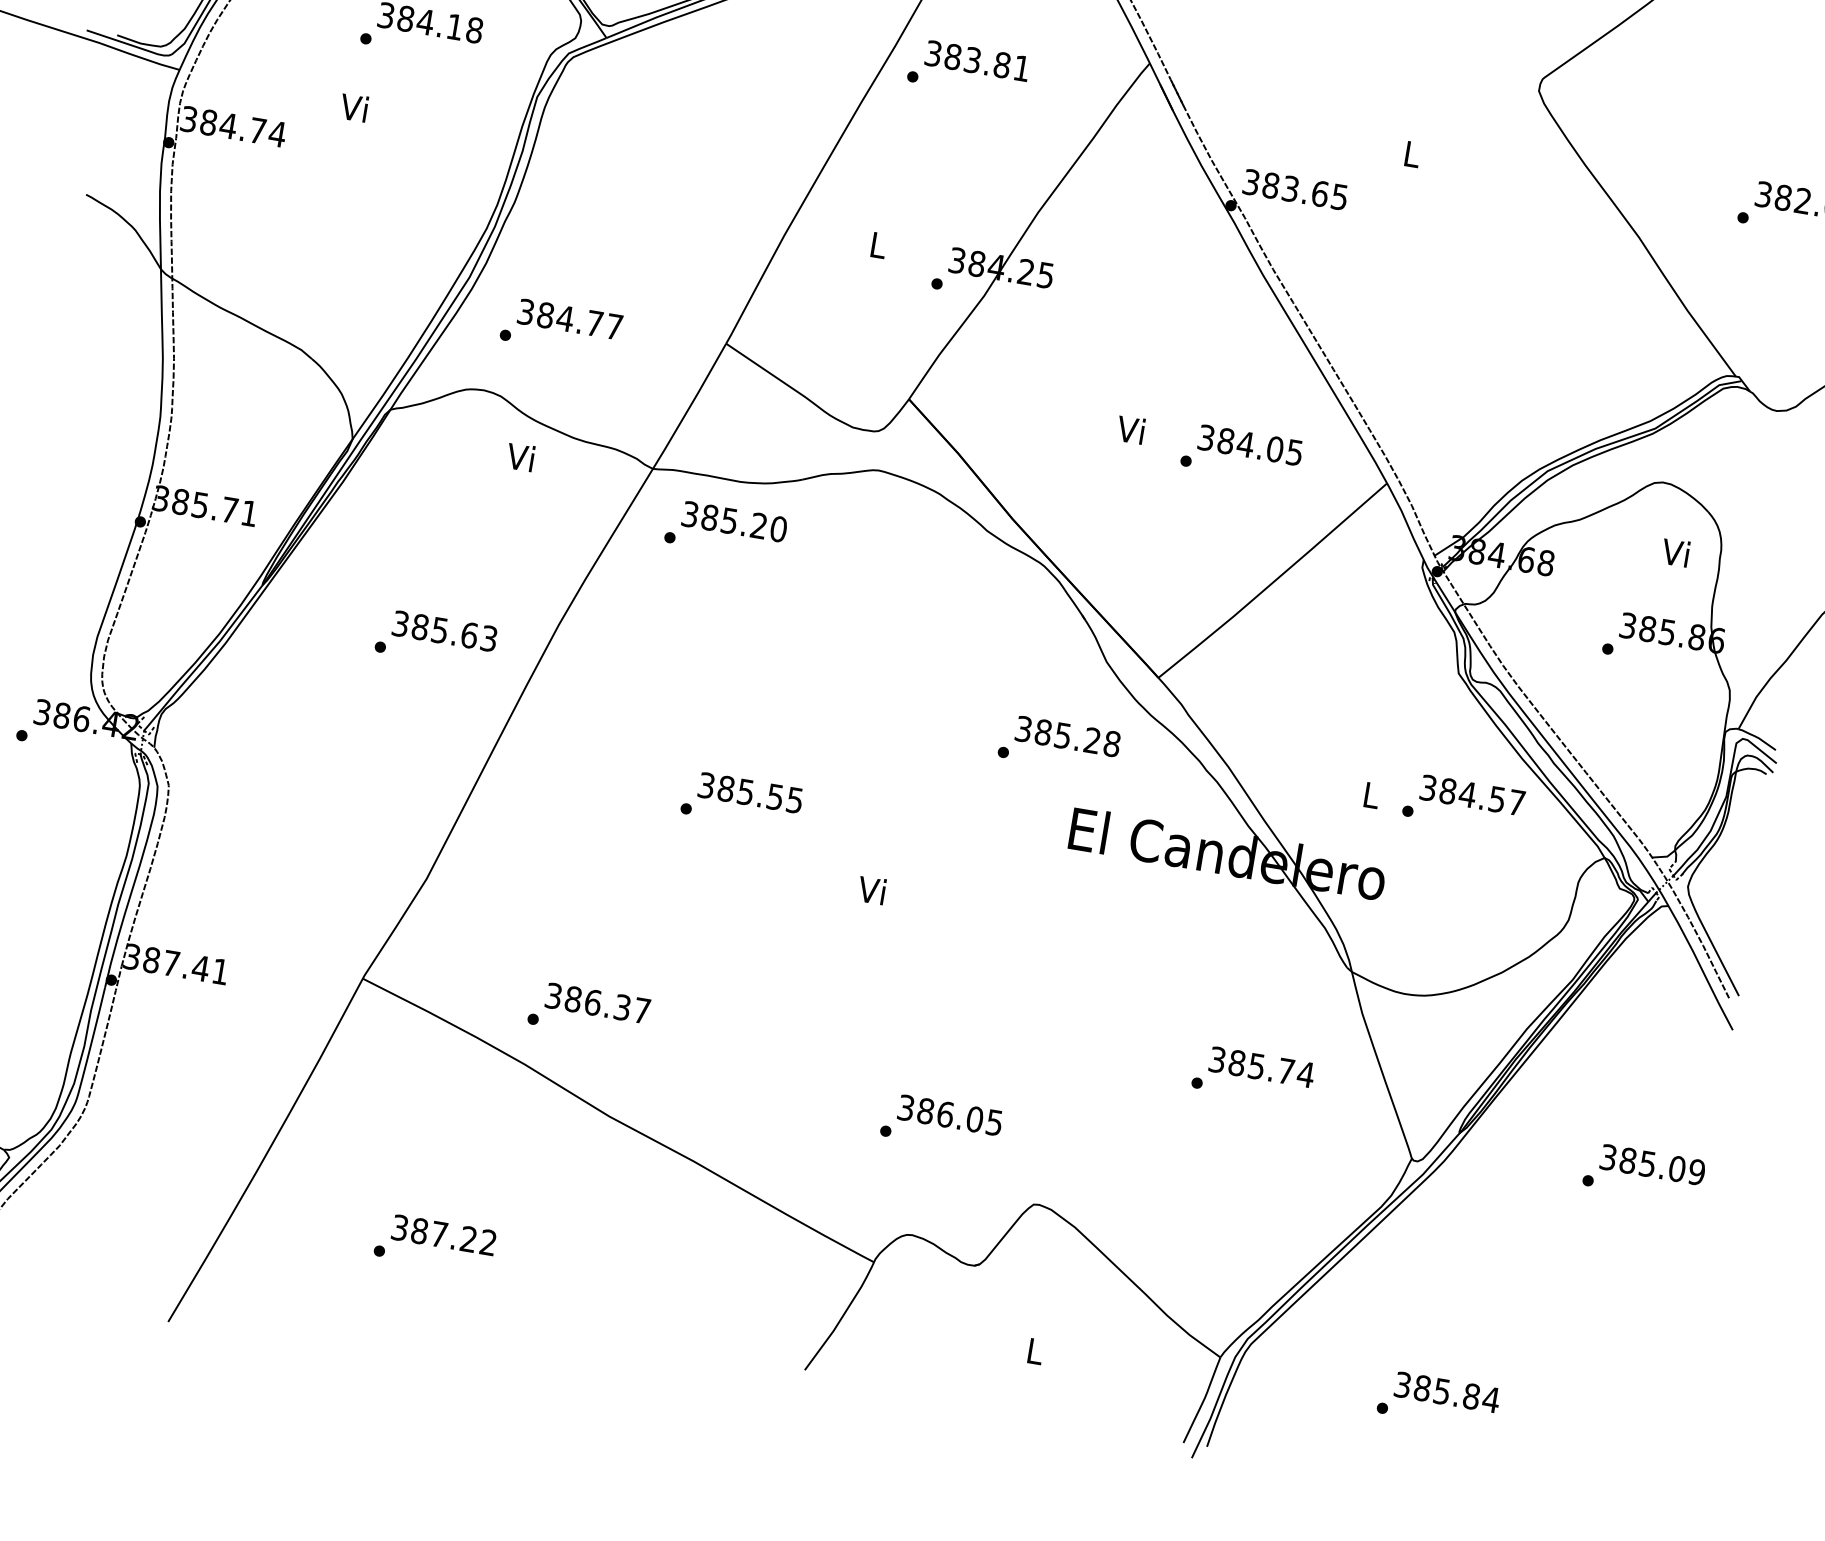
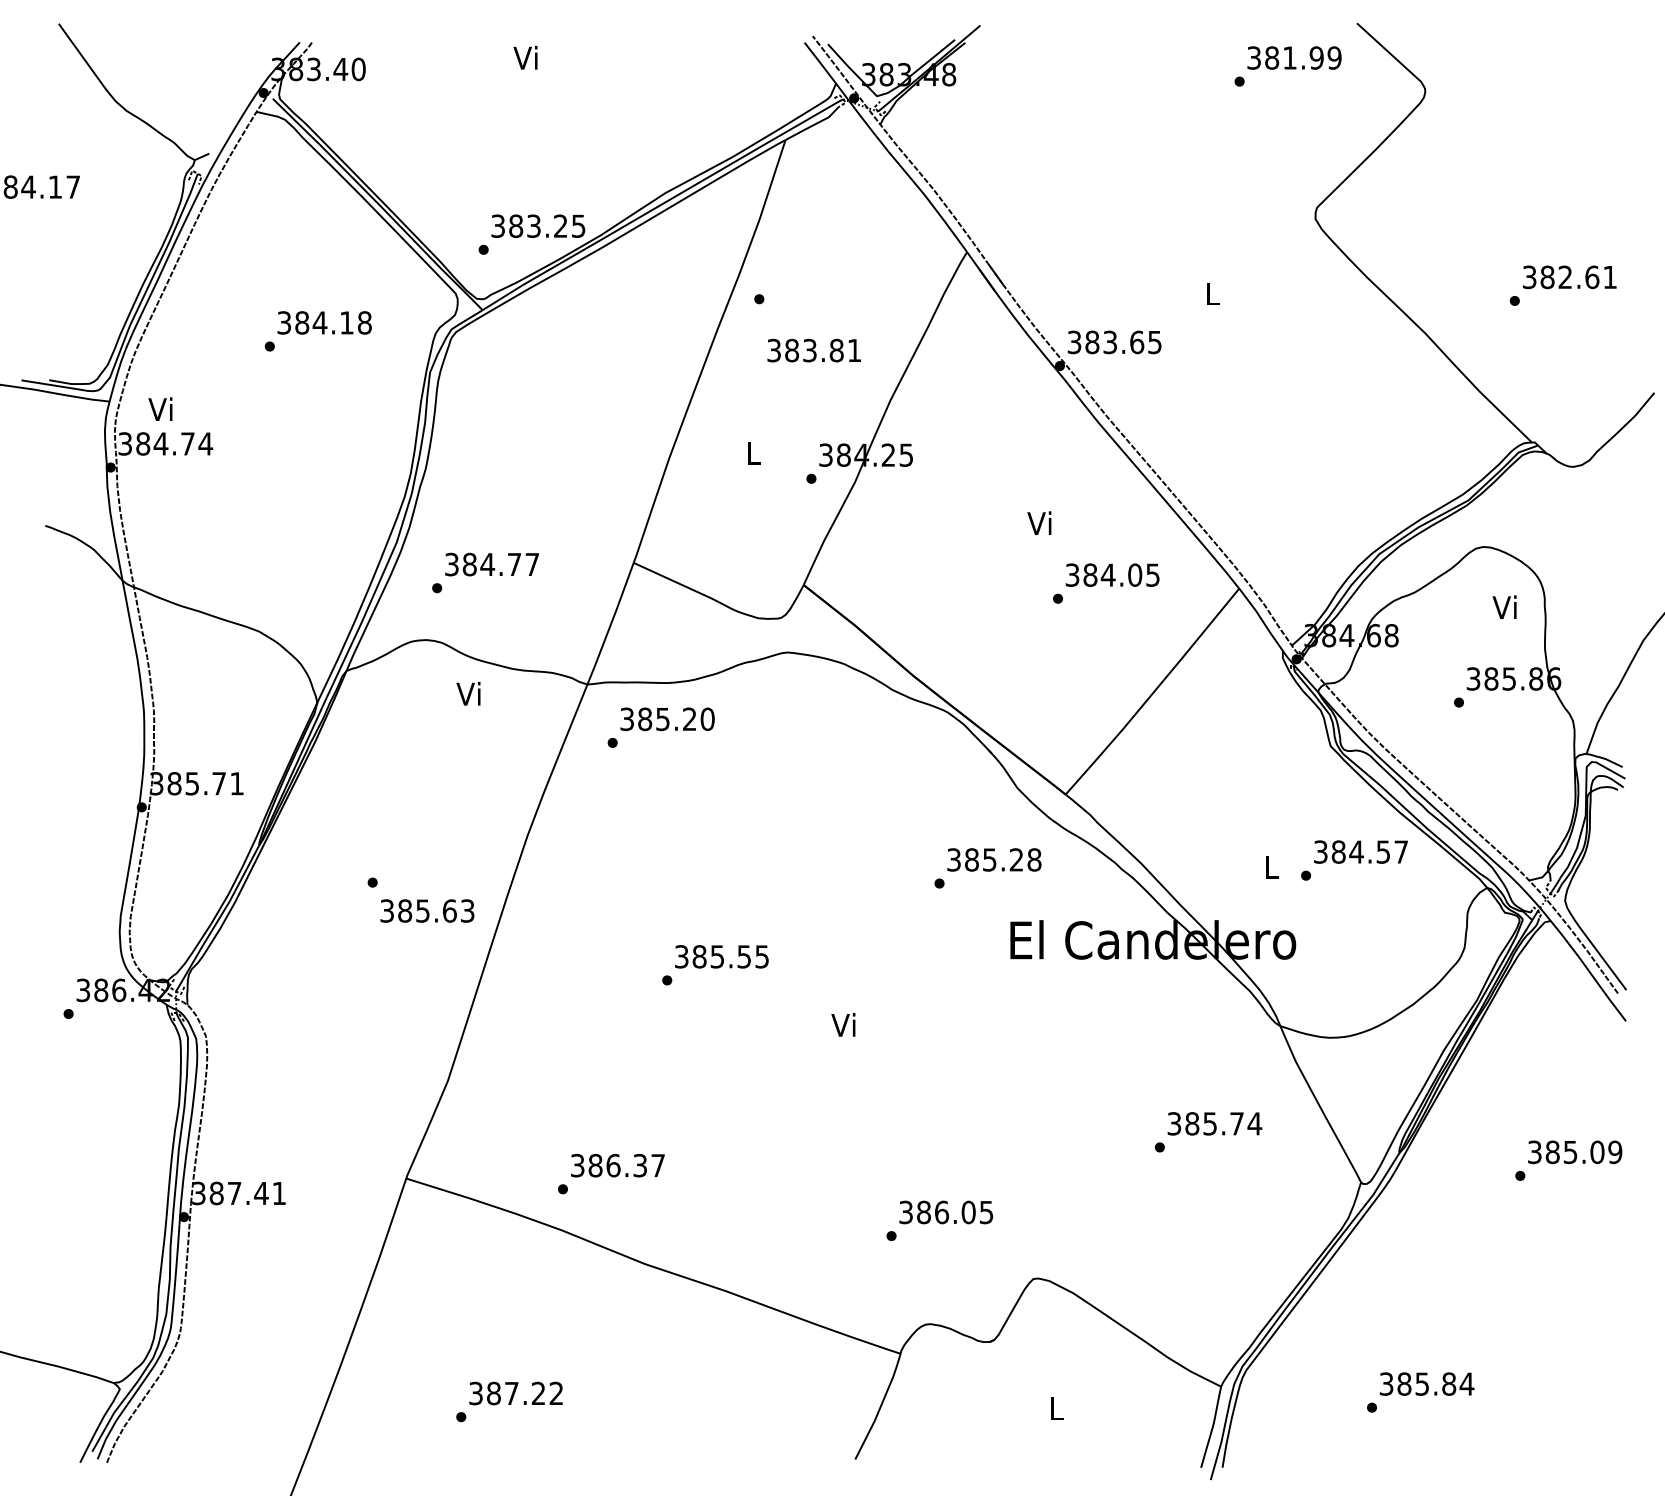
text: (976, 60) -> (813, 350), moved
text: (354, 106) -> (160, 408), moved
text: (1130, 429) -> (1039, 522), moved
text: (445, 630) -> (427, 910), moved

